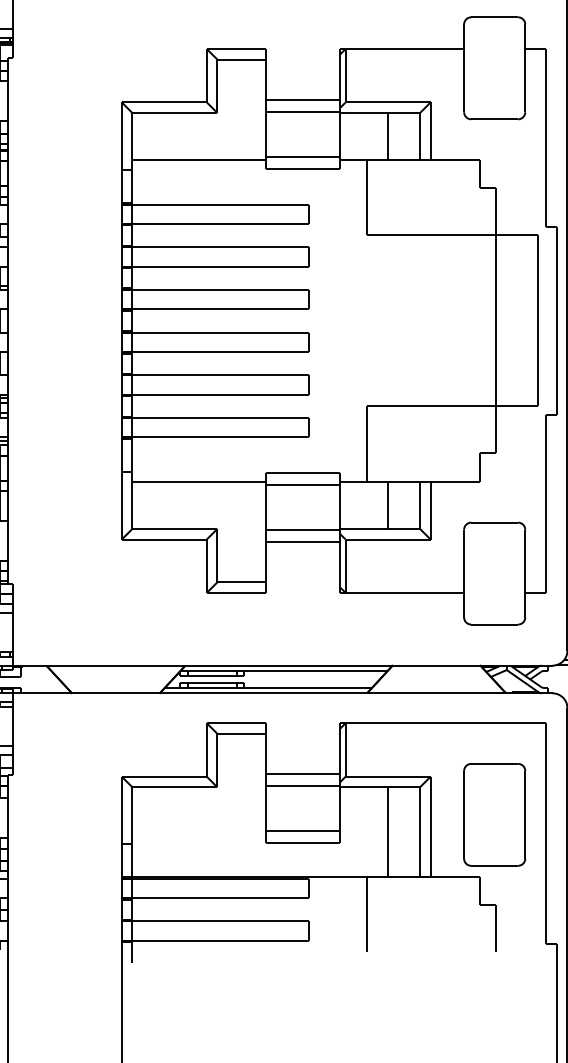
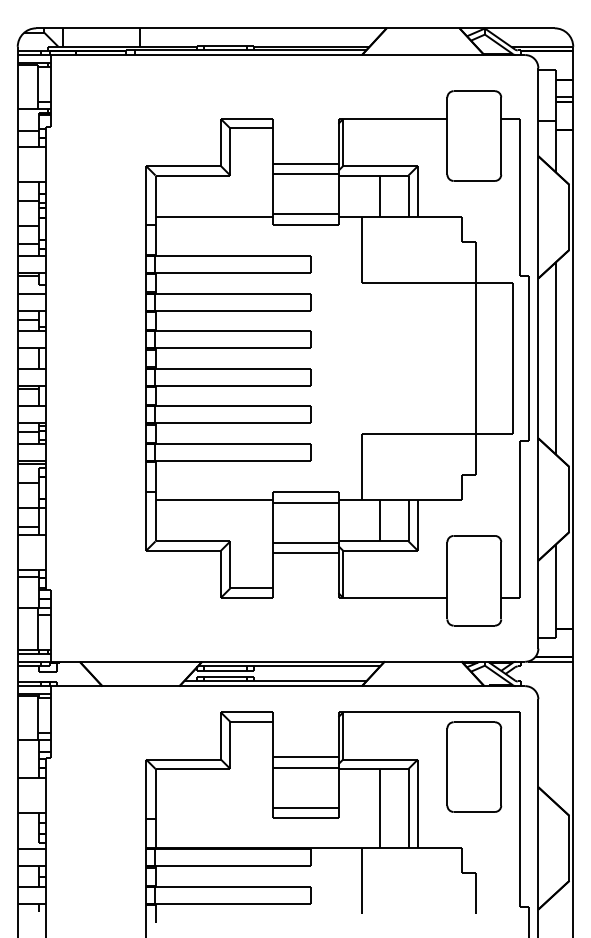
part: (494, 814) -> (474, 766), moved

